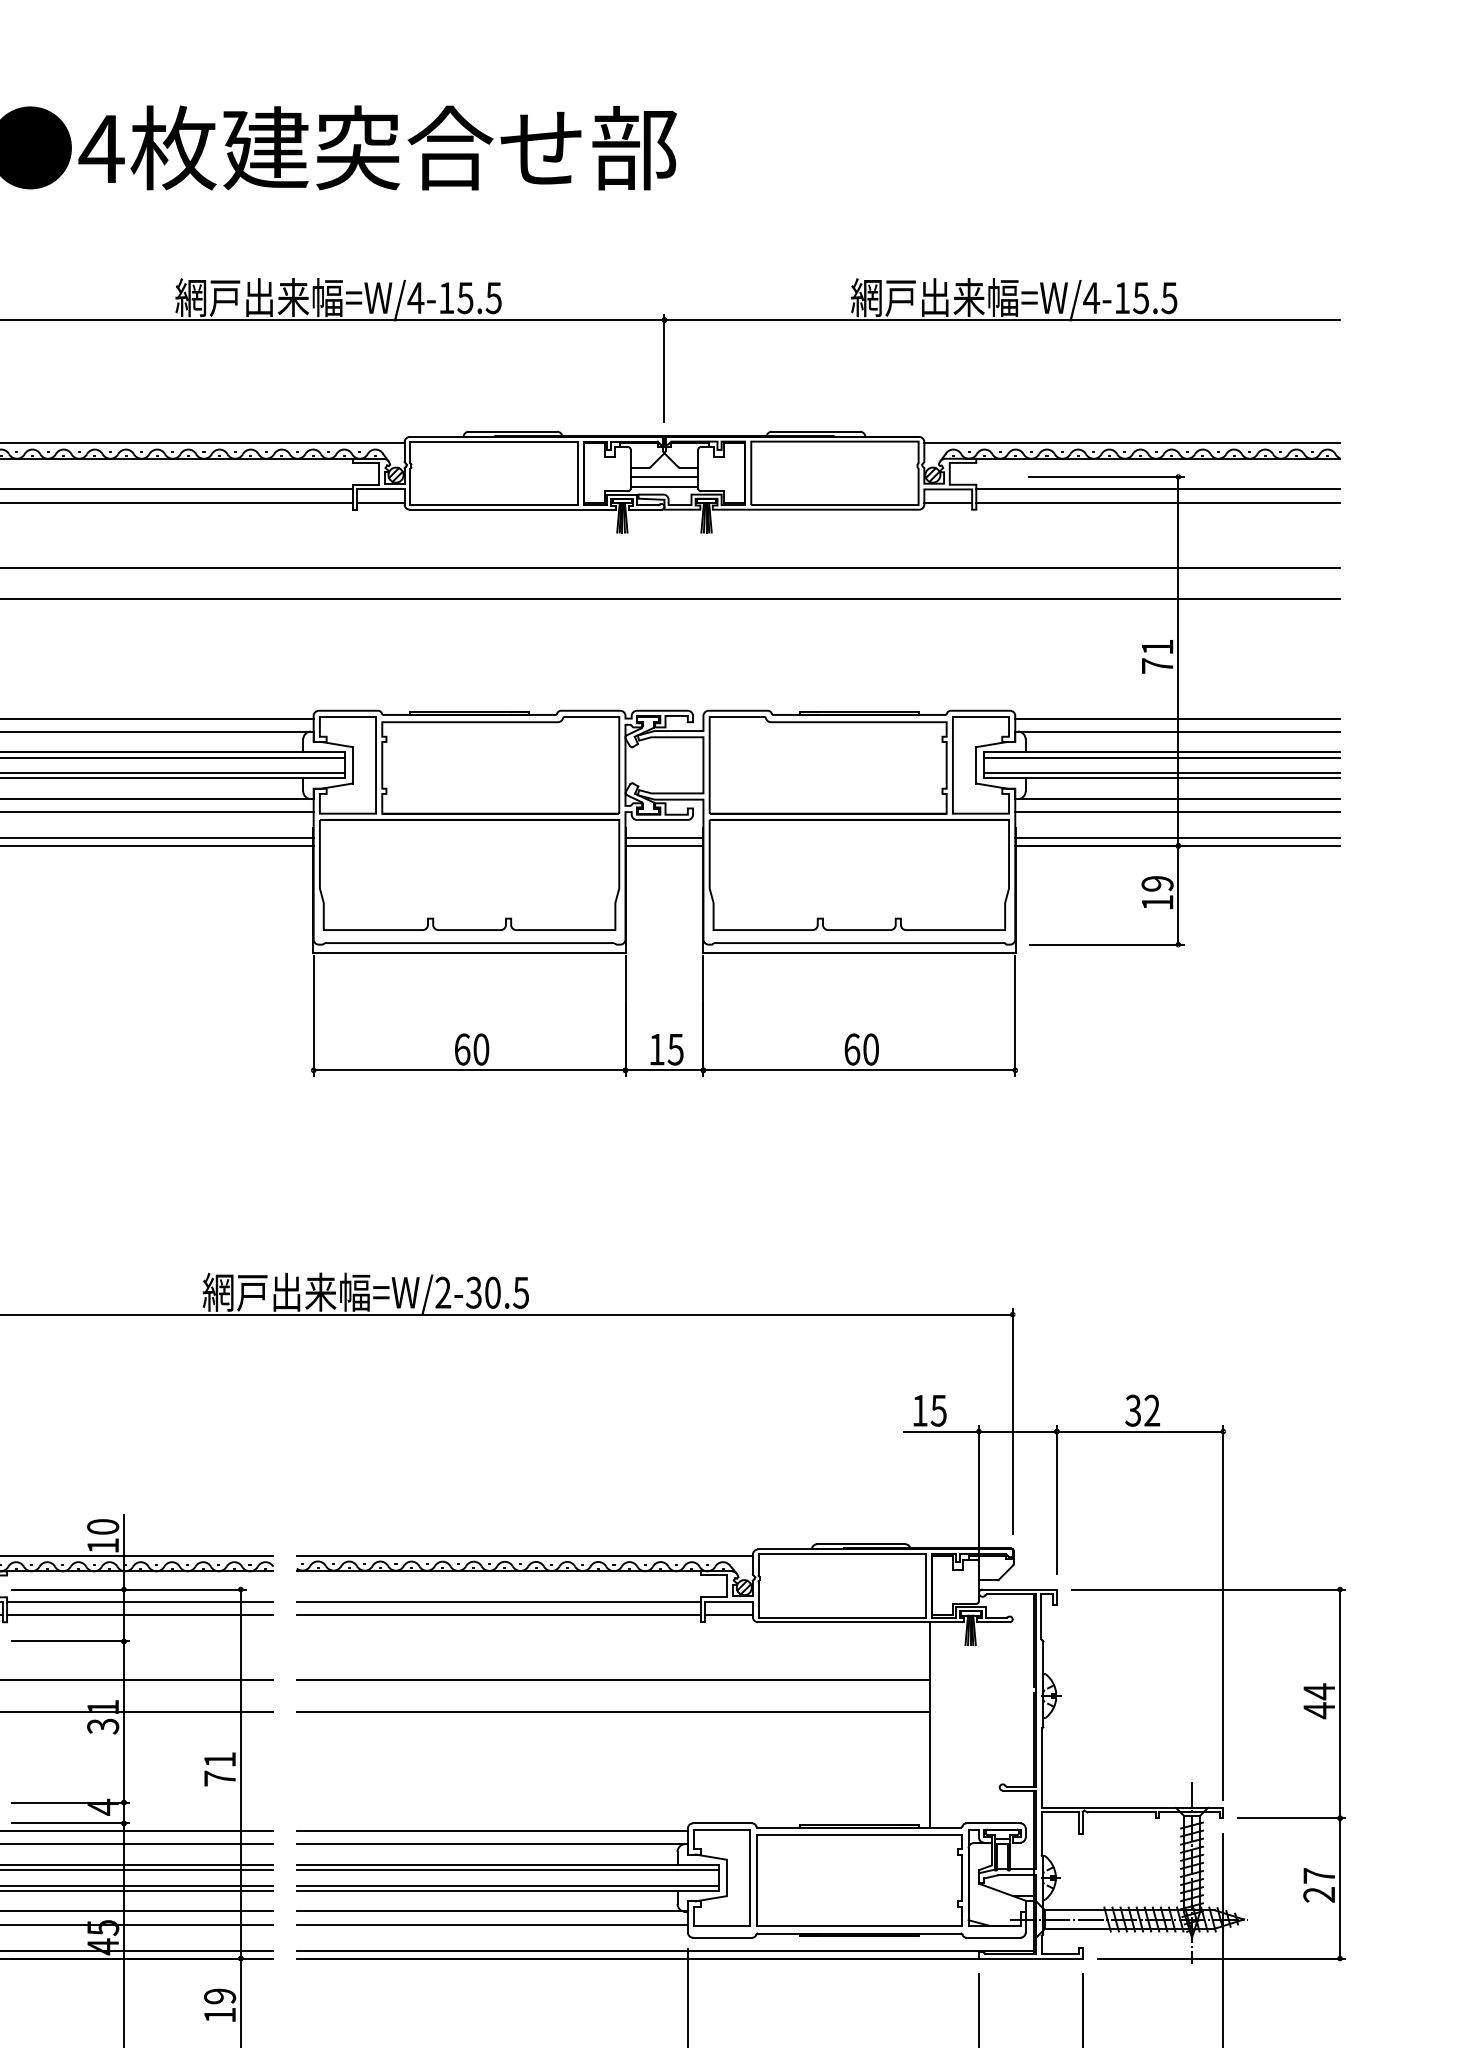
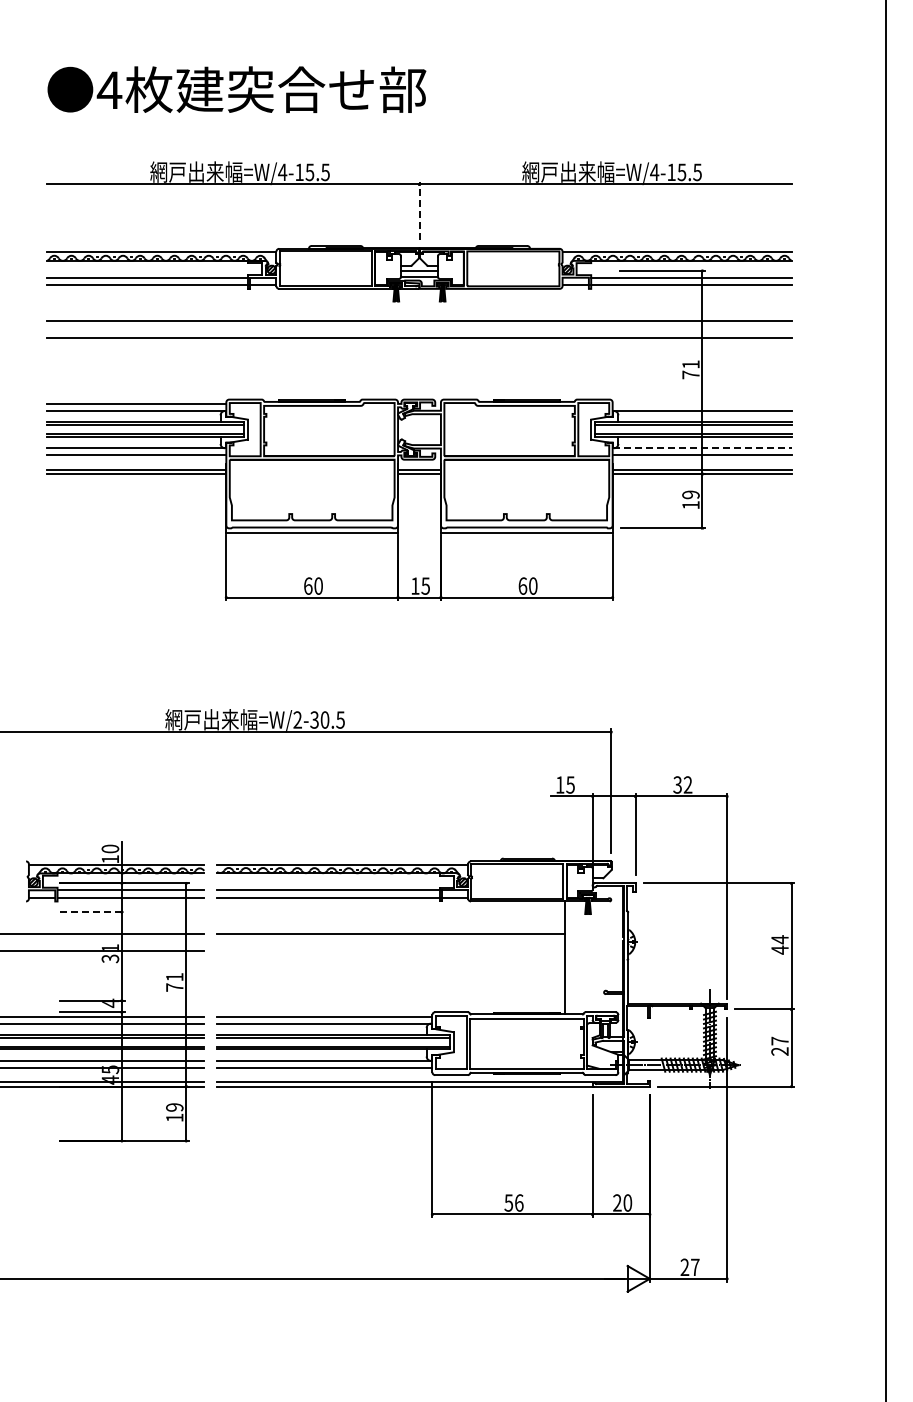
line: (664, 367) -> (419, 210), solid -> dashed
line: (1176, 717) -> (701, 403), removed
line: (1178, 799) -> (702, 448), solid -> dashed
line: (72, 1642) -> (93, 912), solid -> dashed
line: (613, 1711) -> (391, 950), removed

